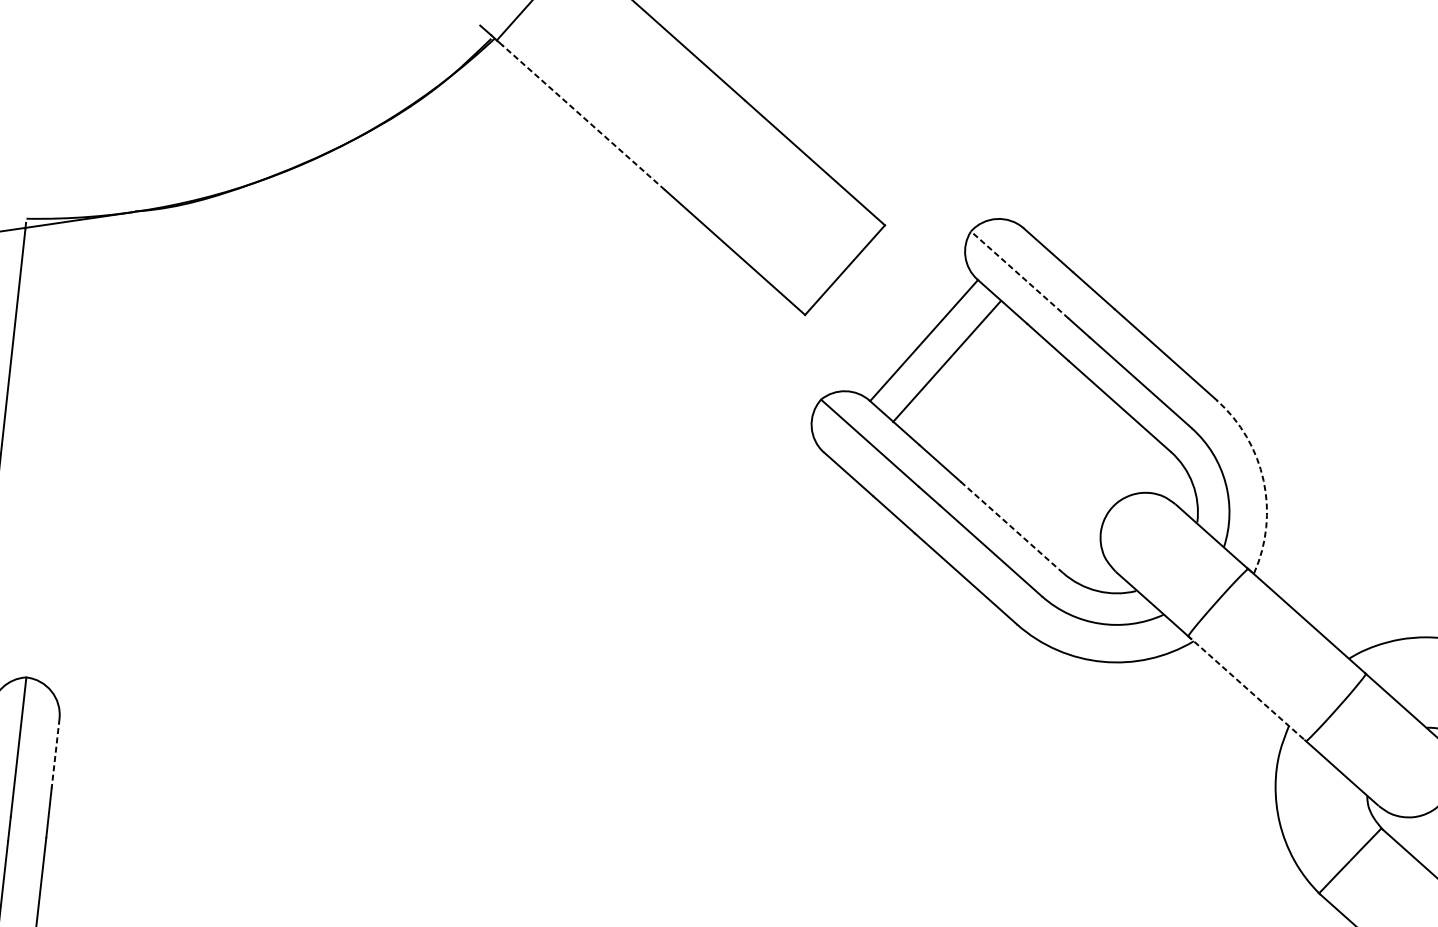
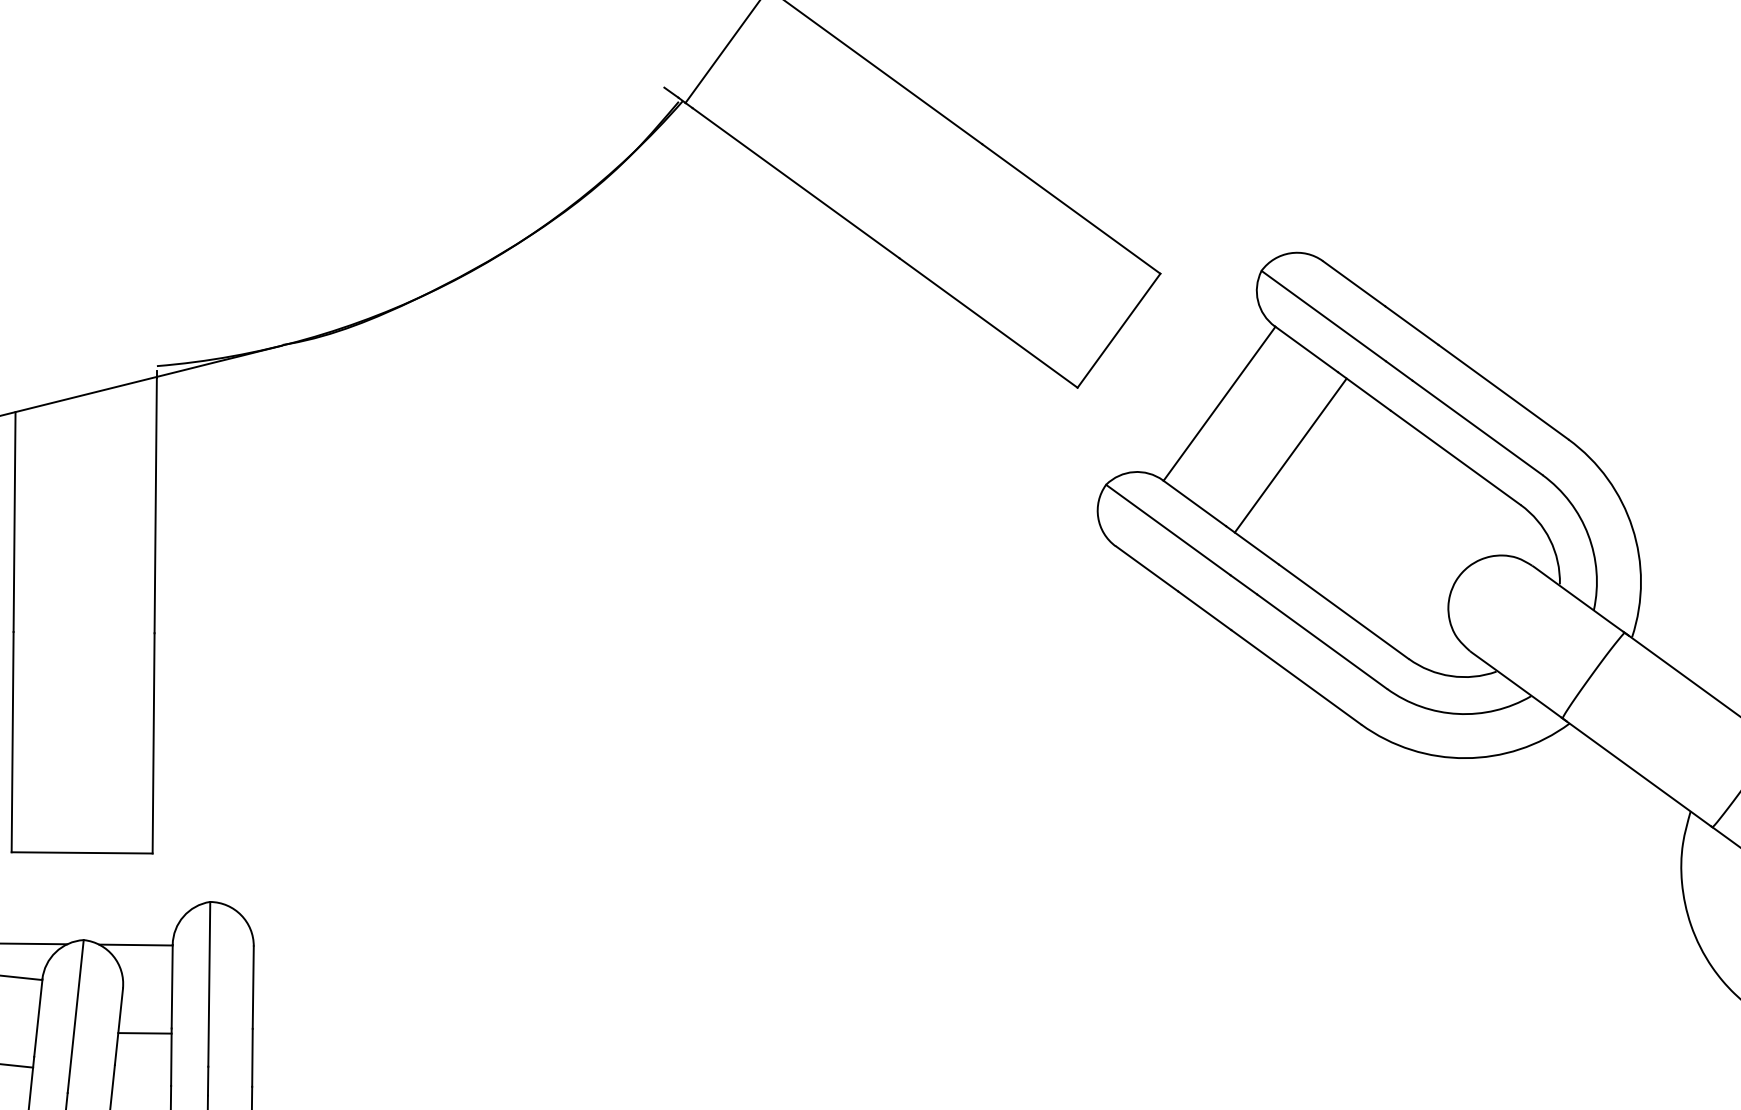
line: (584, 118) -> (796, 183), dashed -> solid
line: (1019, 275) -> (1323, 316), dashed -> solid
line: (946, 361) -> (1290, 455), moved
arc: (1263, 480) -> (1632, 527), dashed -> solid
line: (1012, 528) -> (1344, 612), dashed -> solid
line: (1247, 688) -> (1637, 772), dashed -> solid
line: (55, 754) -> (253, 988), dashed -> solid

